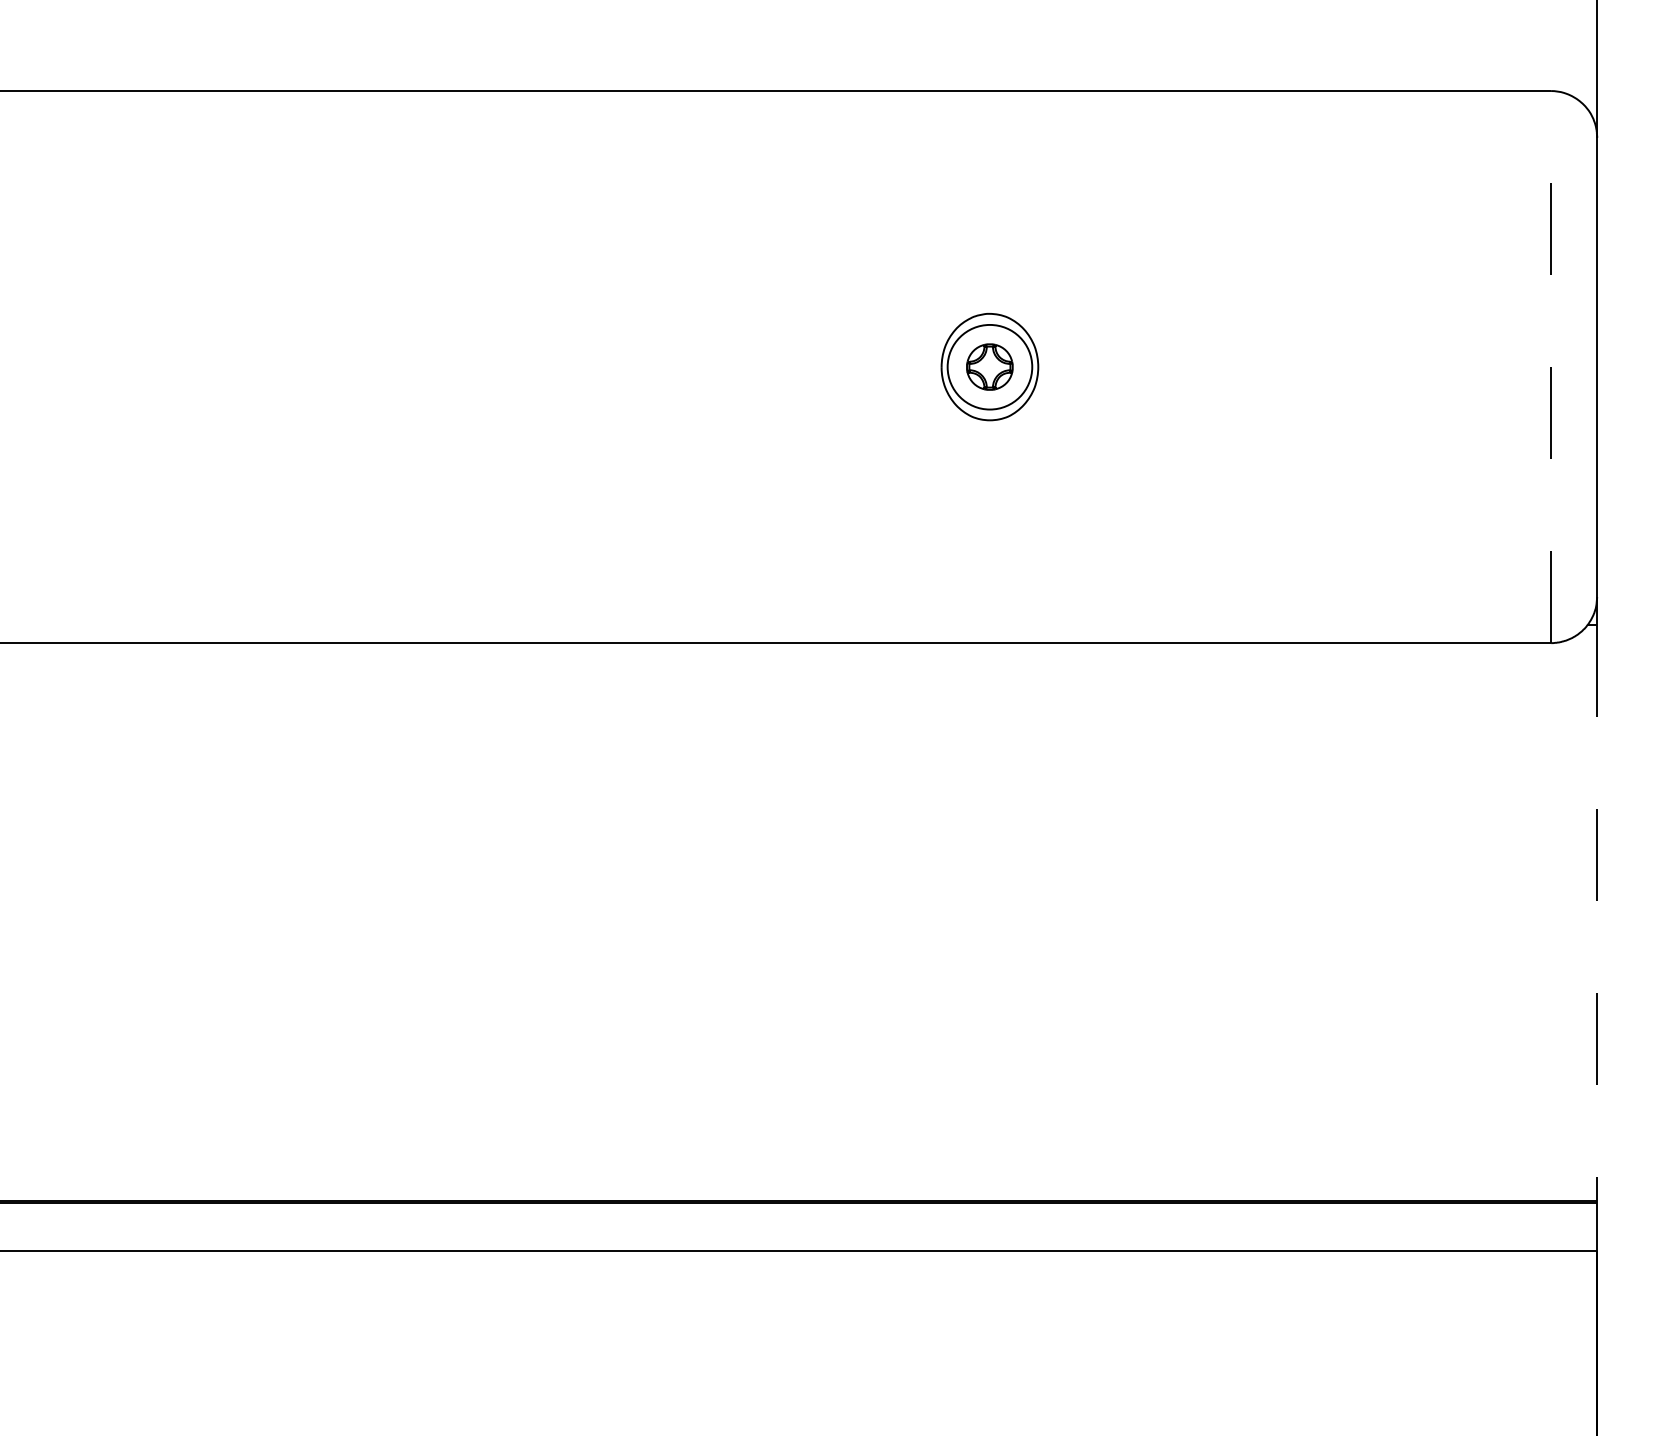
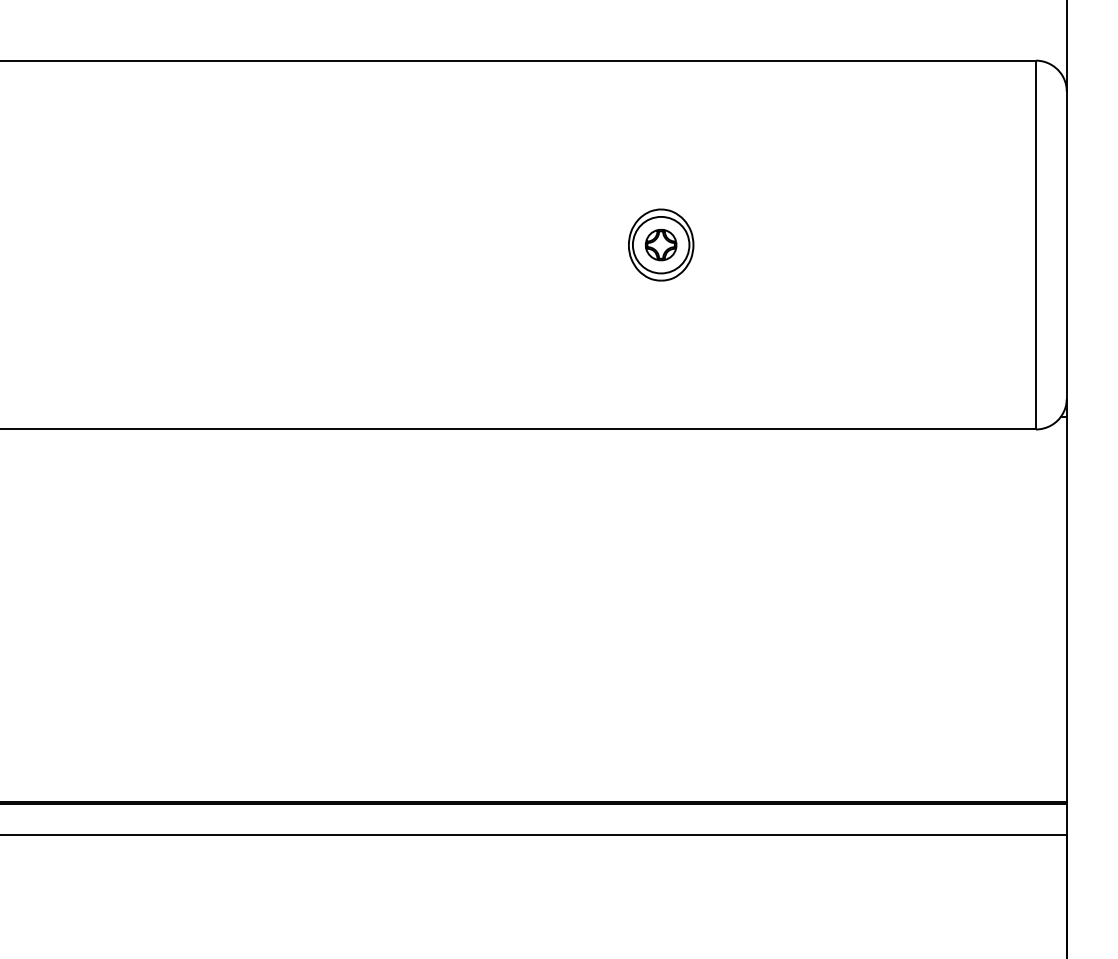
line: (1551, 366) -> (1036, 244), dashed -> solid
line: (1596, 914) -> (1066, 610), dashed -> solid

